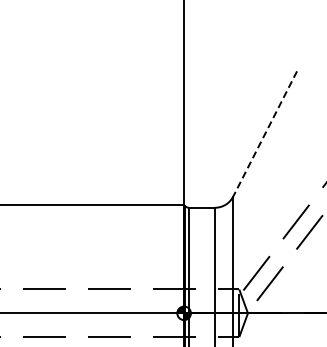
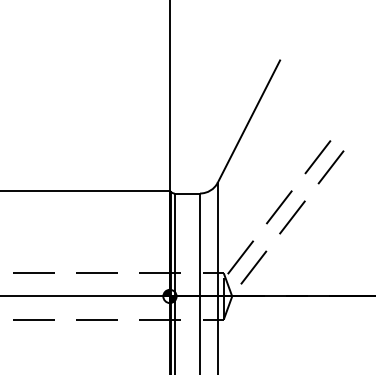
line: (264, 133) -> (248, 121), dashed -> solid

